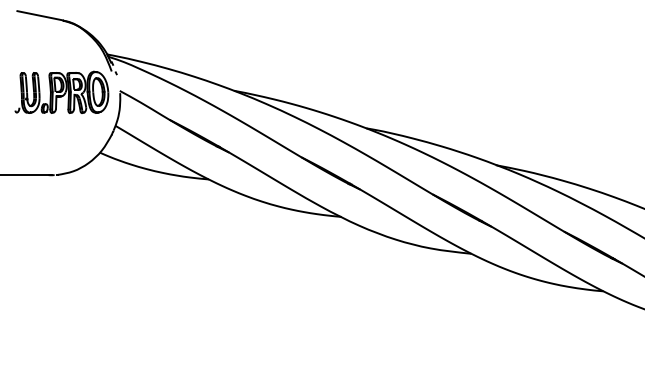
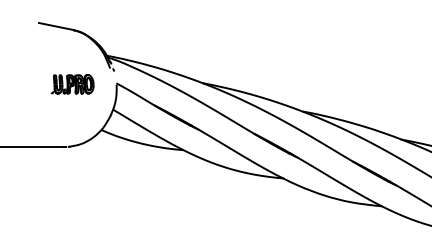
part: (61, 91) -> (72, 83), size x0.6

